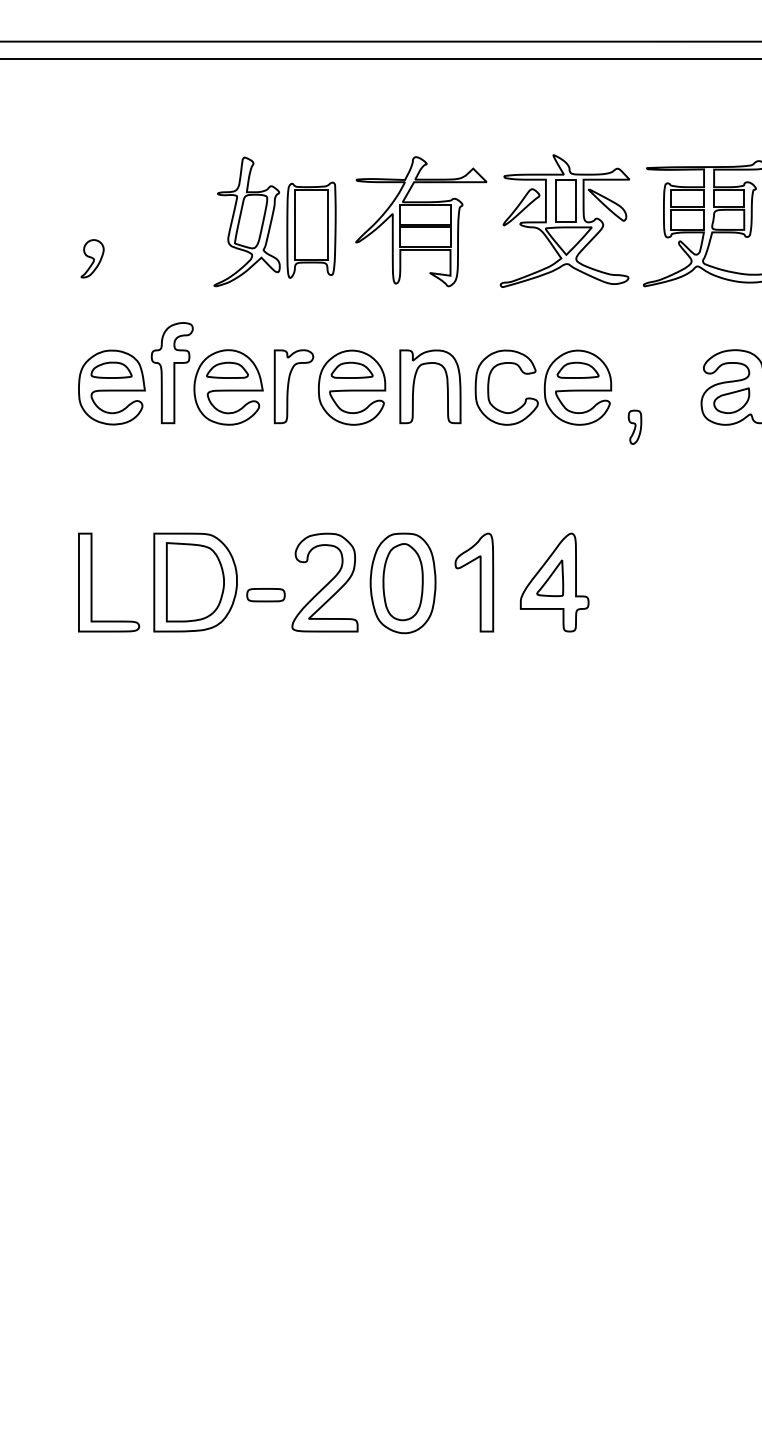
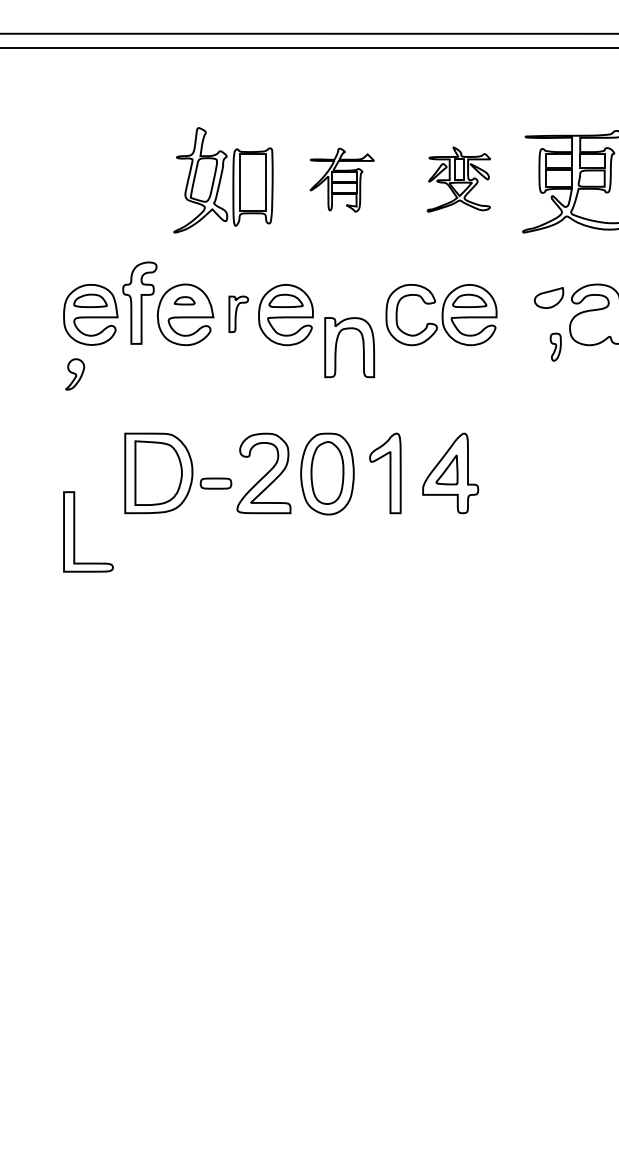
part: (564, 220) -> (458, 179), size x0.6
part: (421, 221) -> (342, 179), size x0.6
part: (92, 258) -> (75, 374), moved
part: (227, 369) -> (184, 300), size x0.6
part: (293, 386) -> (238, 314), size x0.6
part: (414, 386) -> (336, 347), moved
part: (731, 400) -> (548, 297), moved
part: (634, 426) -> (555, 346), moved
part: (92, 582) -> (75, 531), moved

